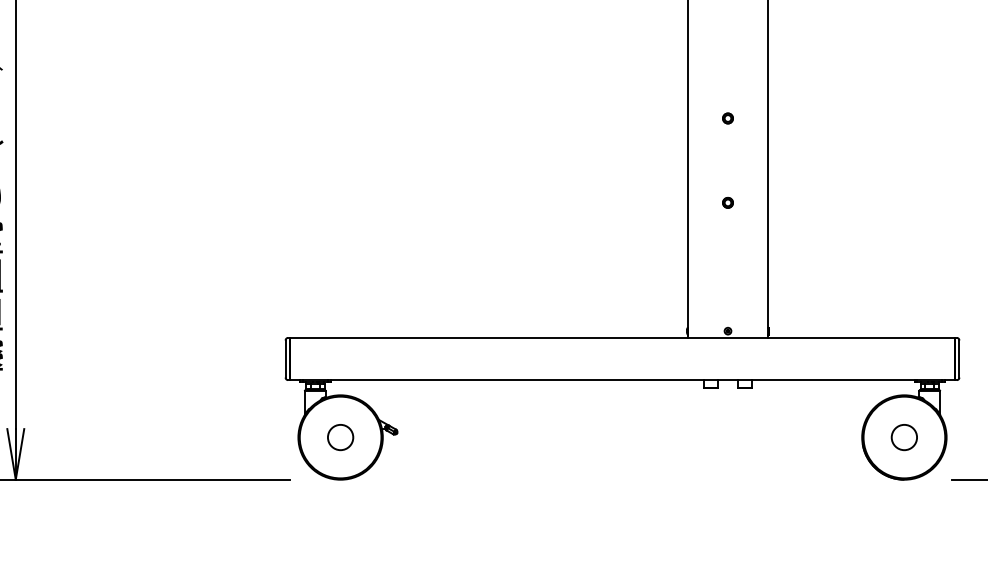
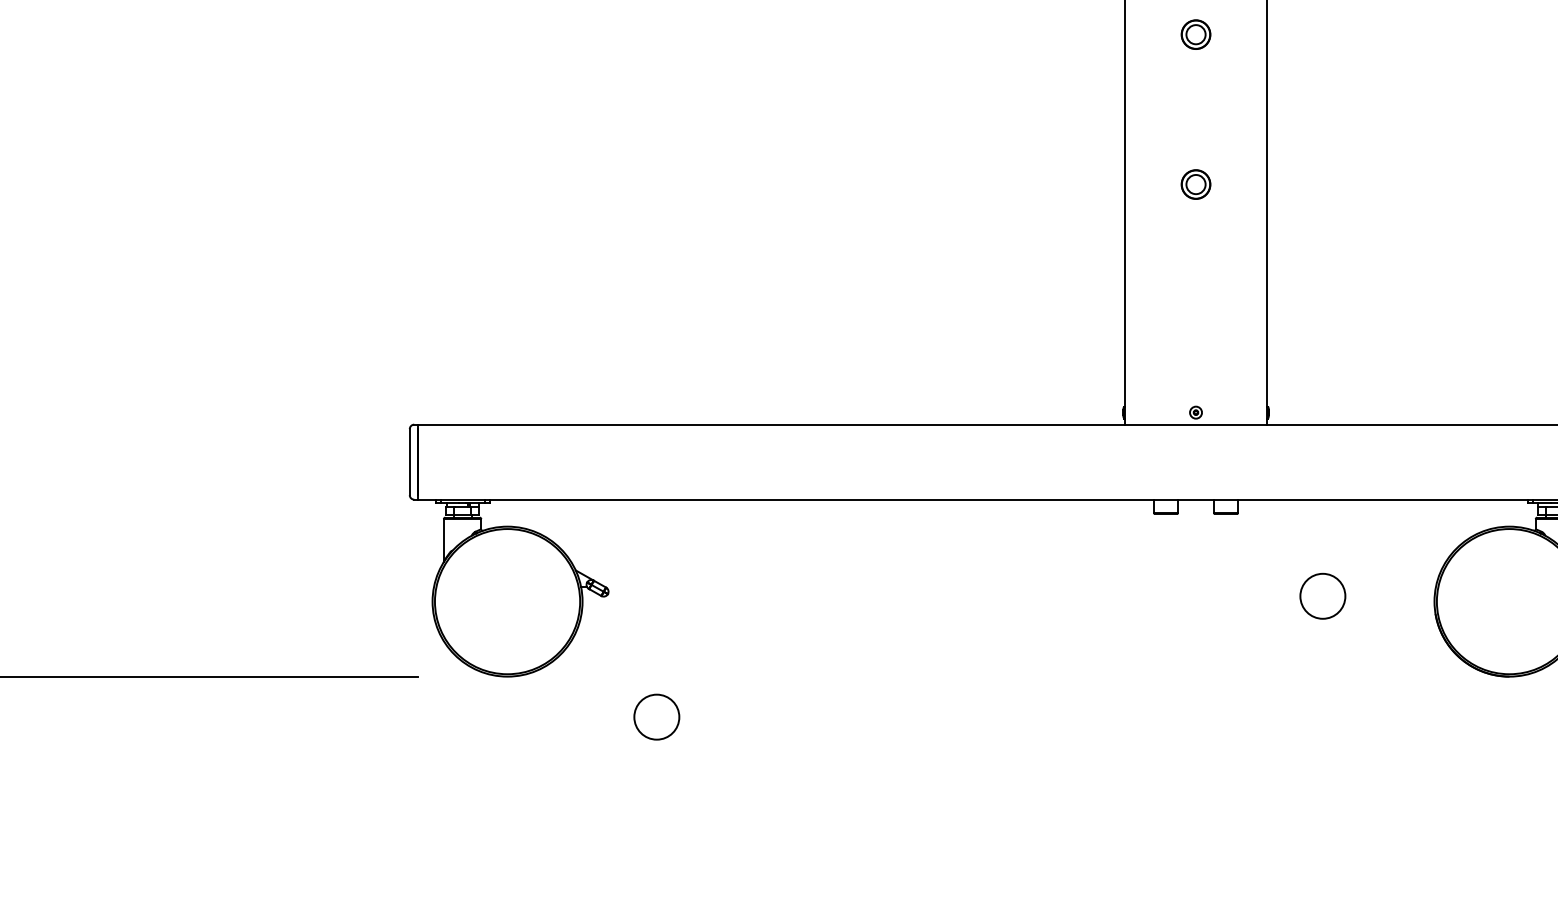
part: (727, 118) -> (1195, 34), size x1.6
part: (727, 202) -> (1195, 183), size x1.6
circle: (340, 437) -> (656, 717), moved
circle: (903, 437) -> (1321, 596), moved

